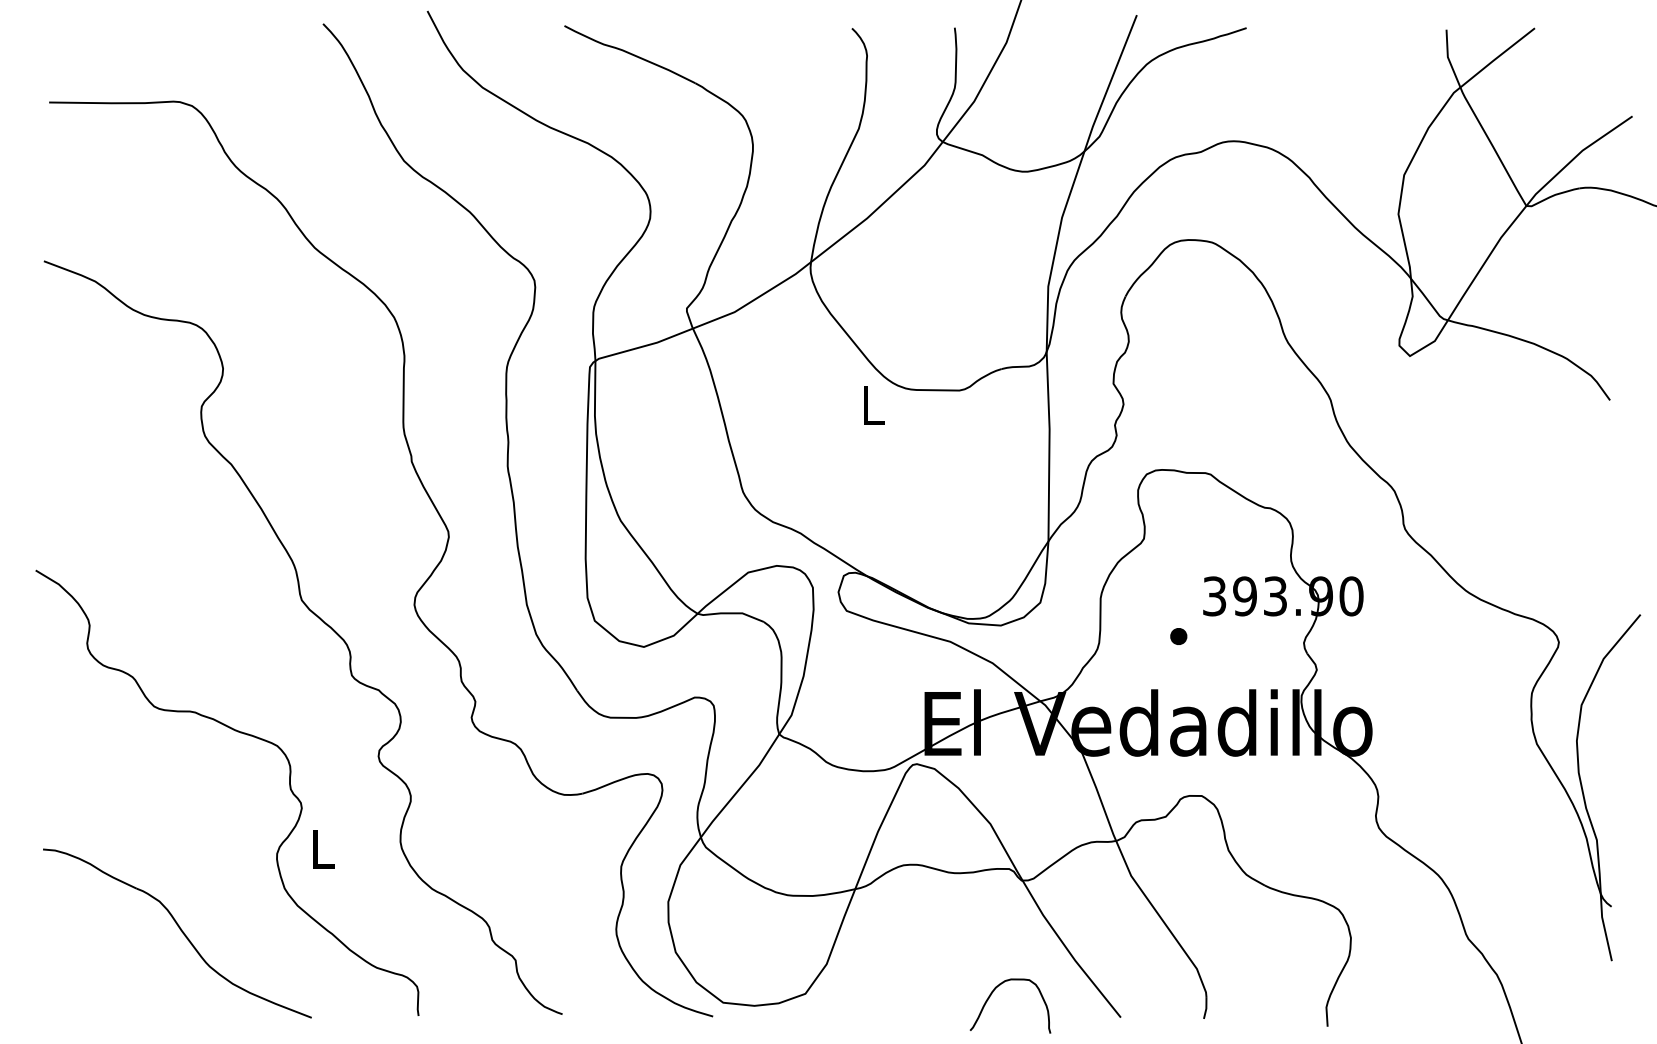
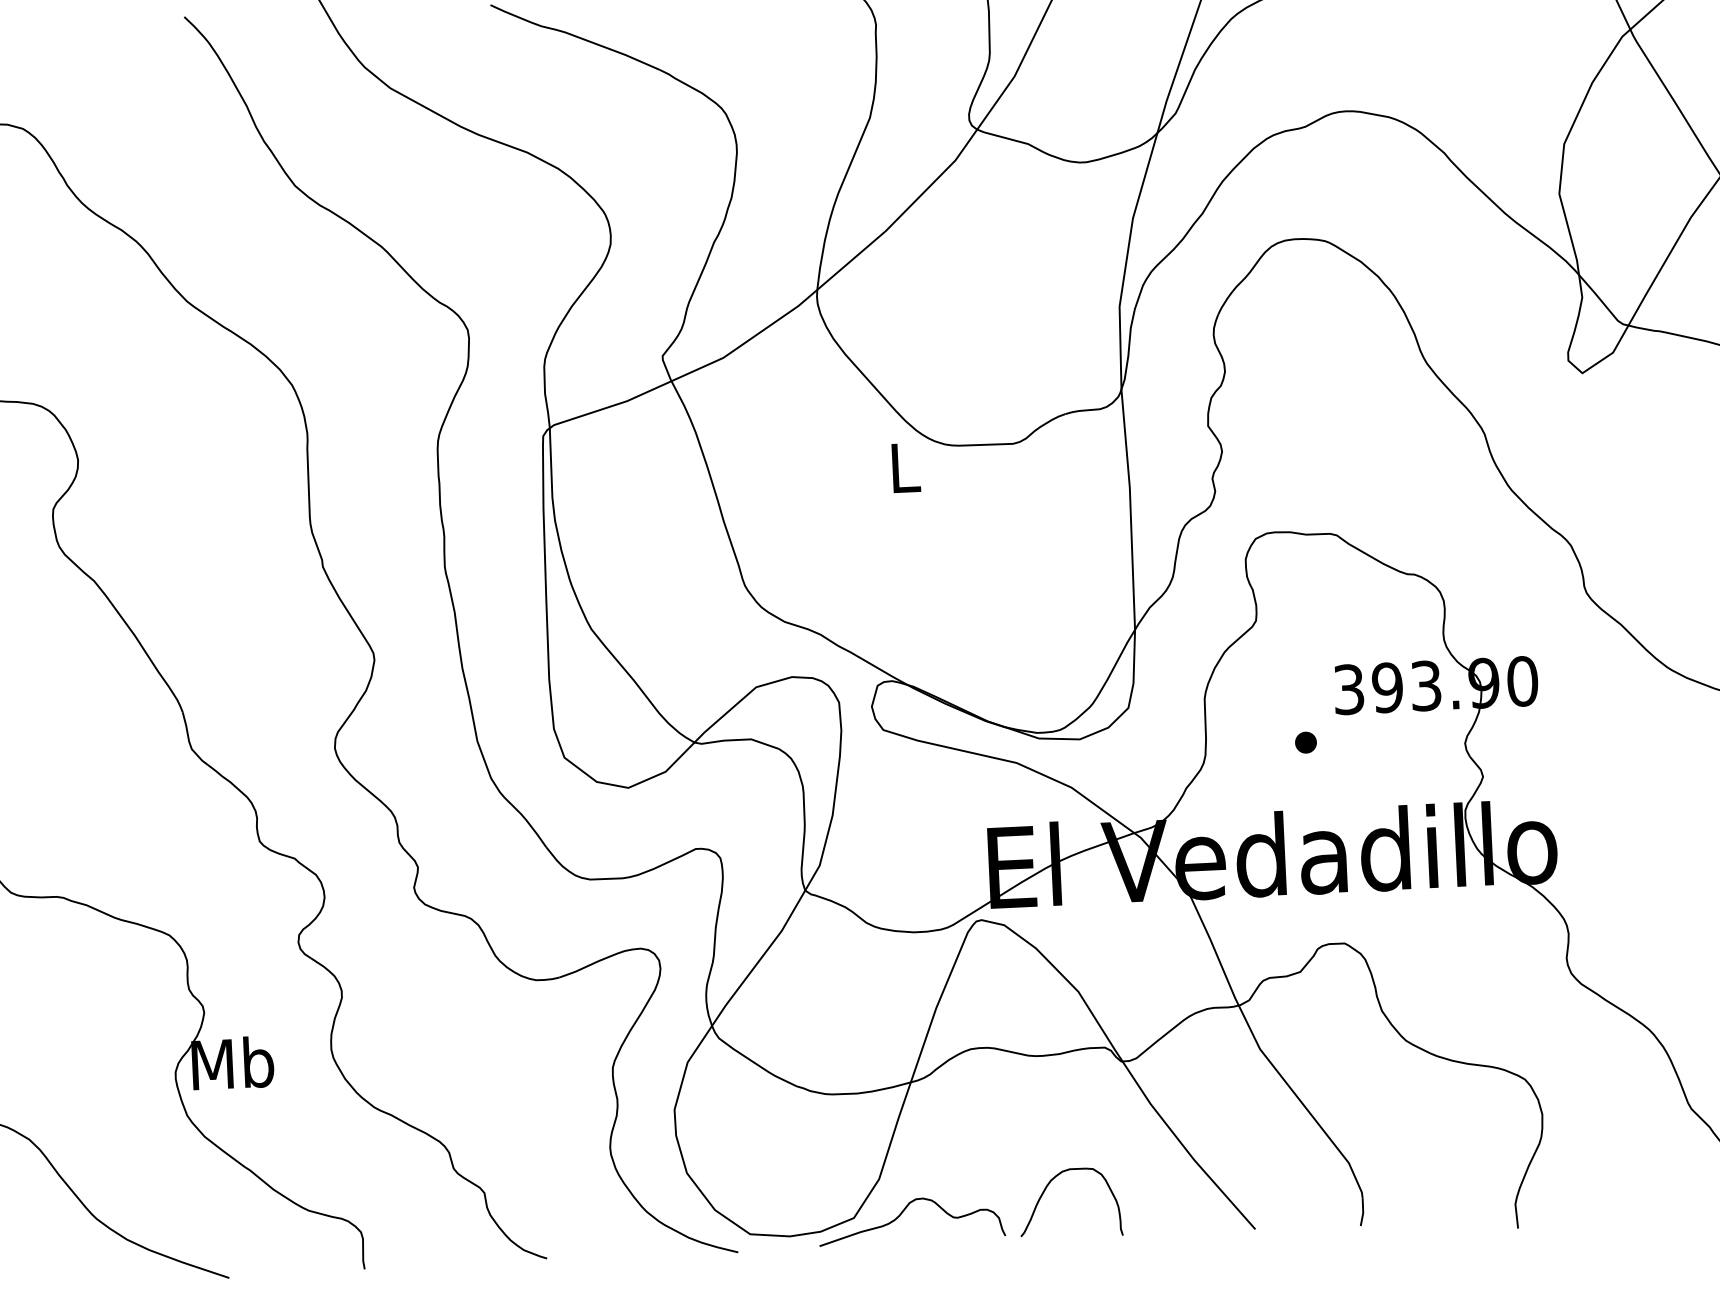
text: (322, 848) -> (232, 1062), L -> Mb
curve: (844, 991) -> (903, 1212), added
curve: (993, 992) -> (1048, 1186), moved

